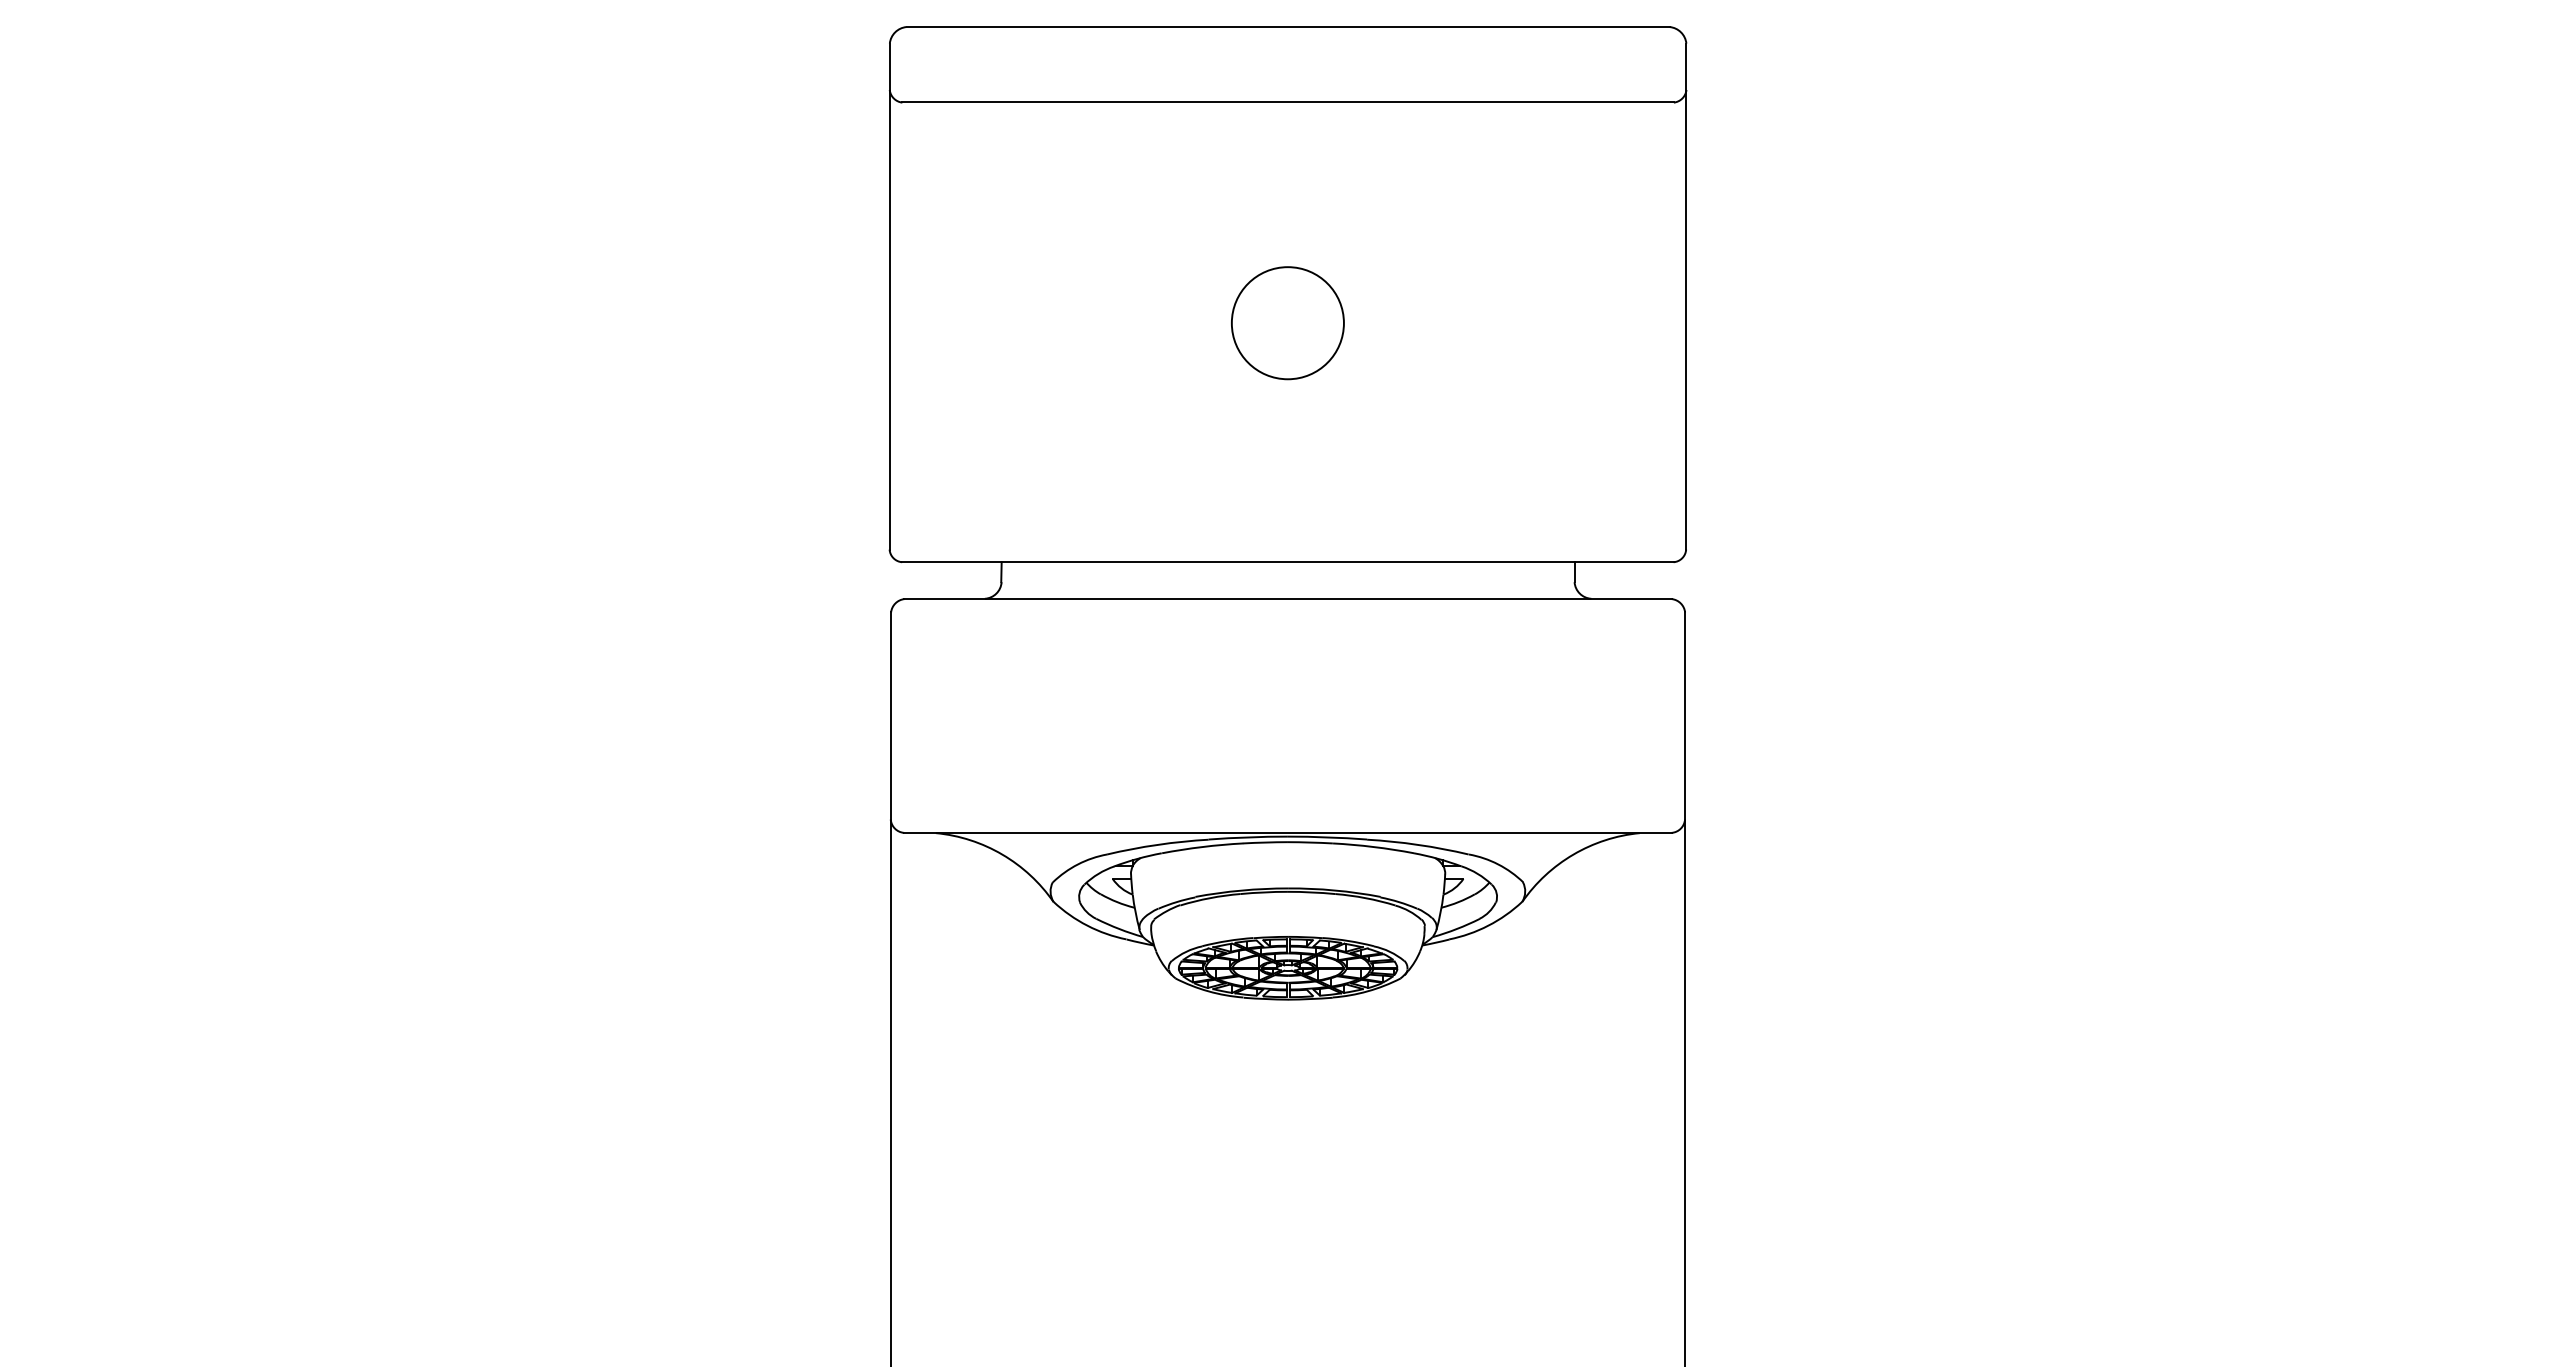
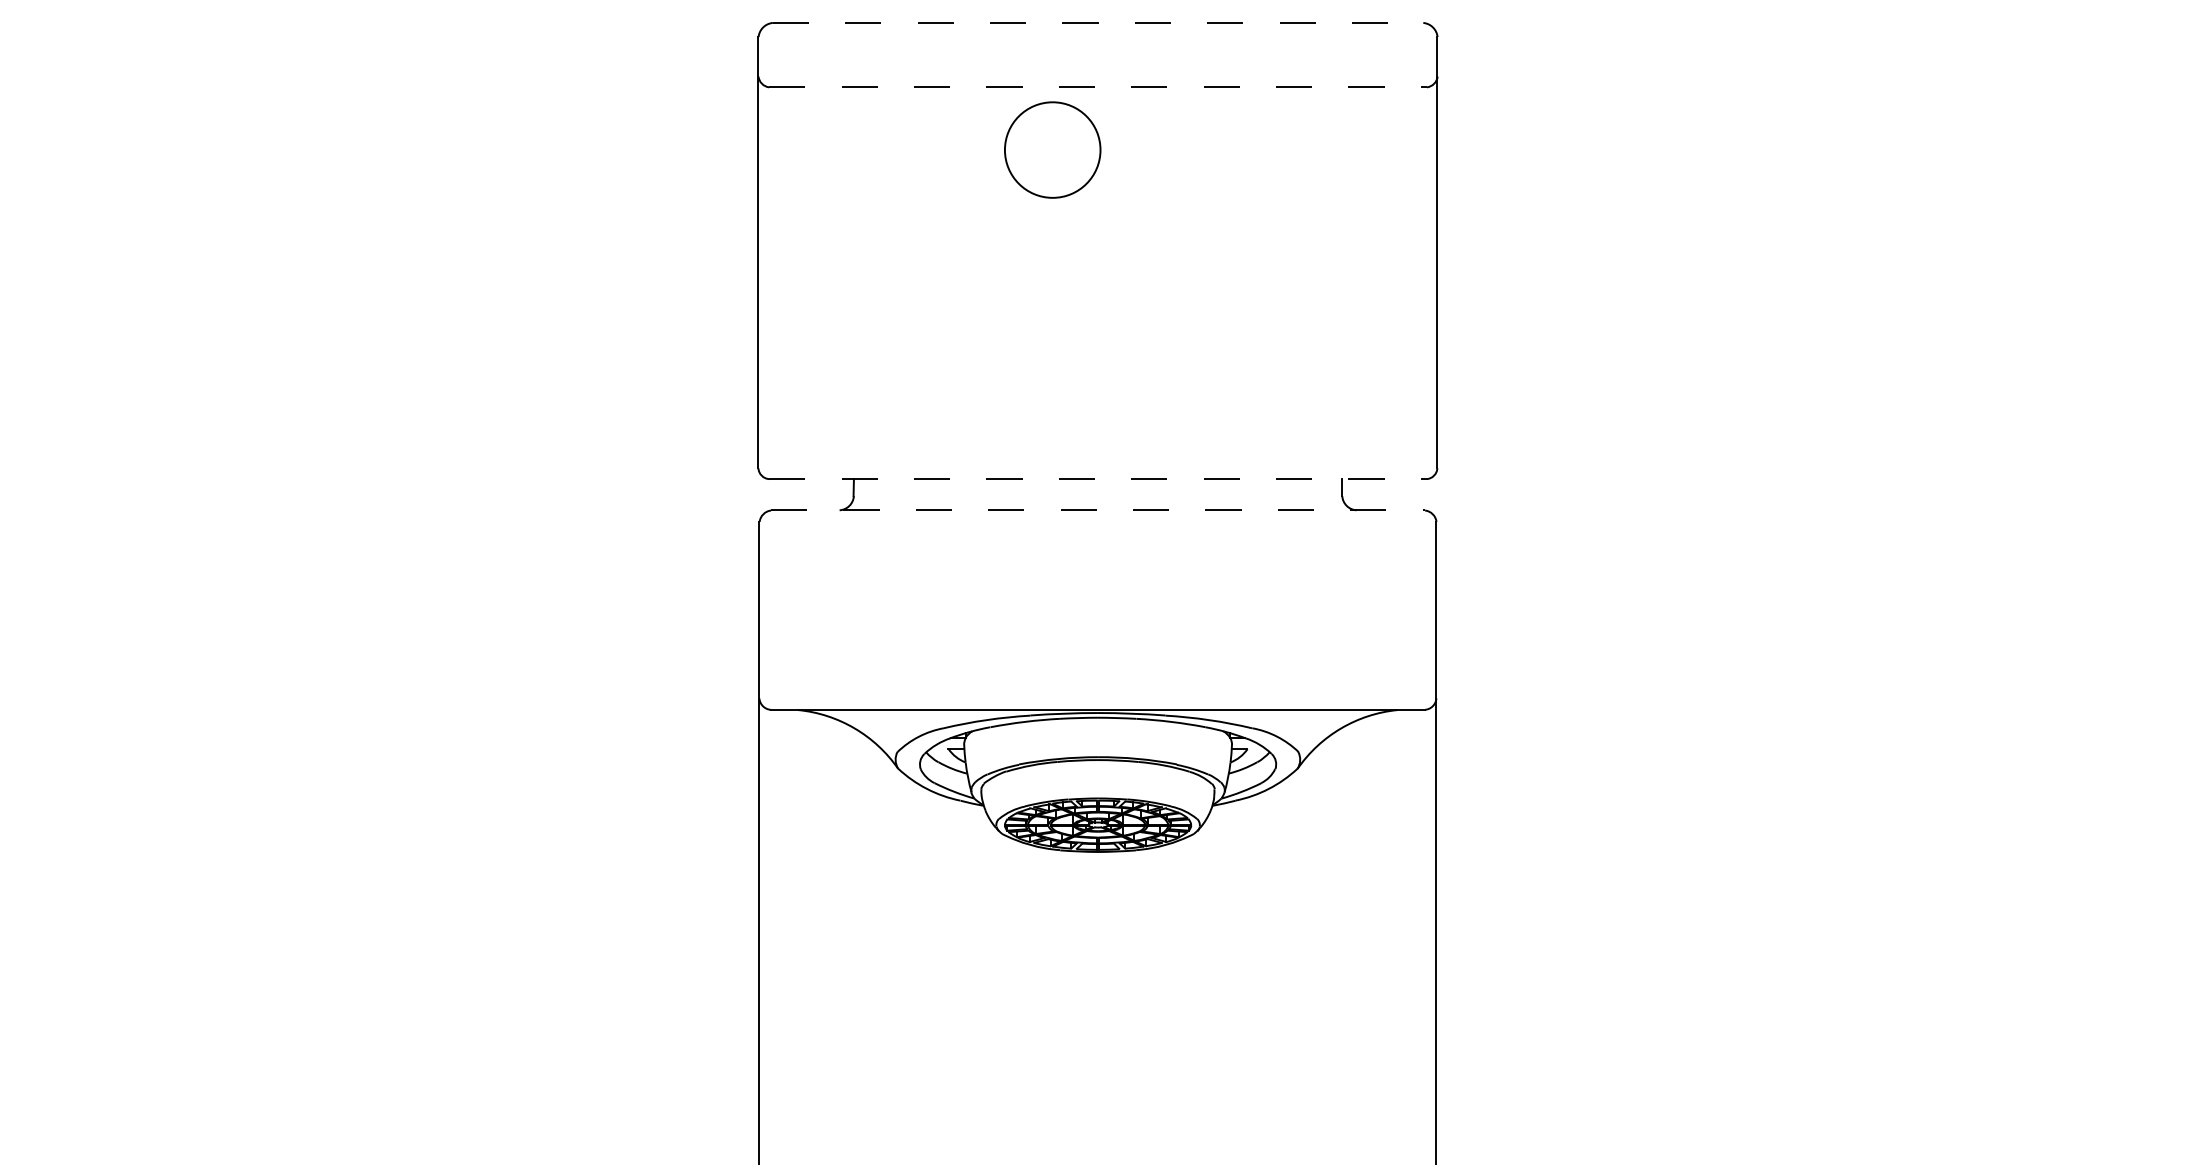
line: (1288, 27) -> (1098, 23), solid -> dashed
line: (1288, 102) -> (1098, 87), solid -> dashed
circle: (1287, 323) -> (1052, 150), moved
line: (1288, 562) -> (1098, 479), solid -> dashed
line: (1288, 598) -> (1098, 510), solid -> dashed

